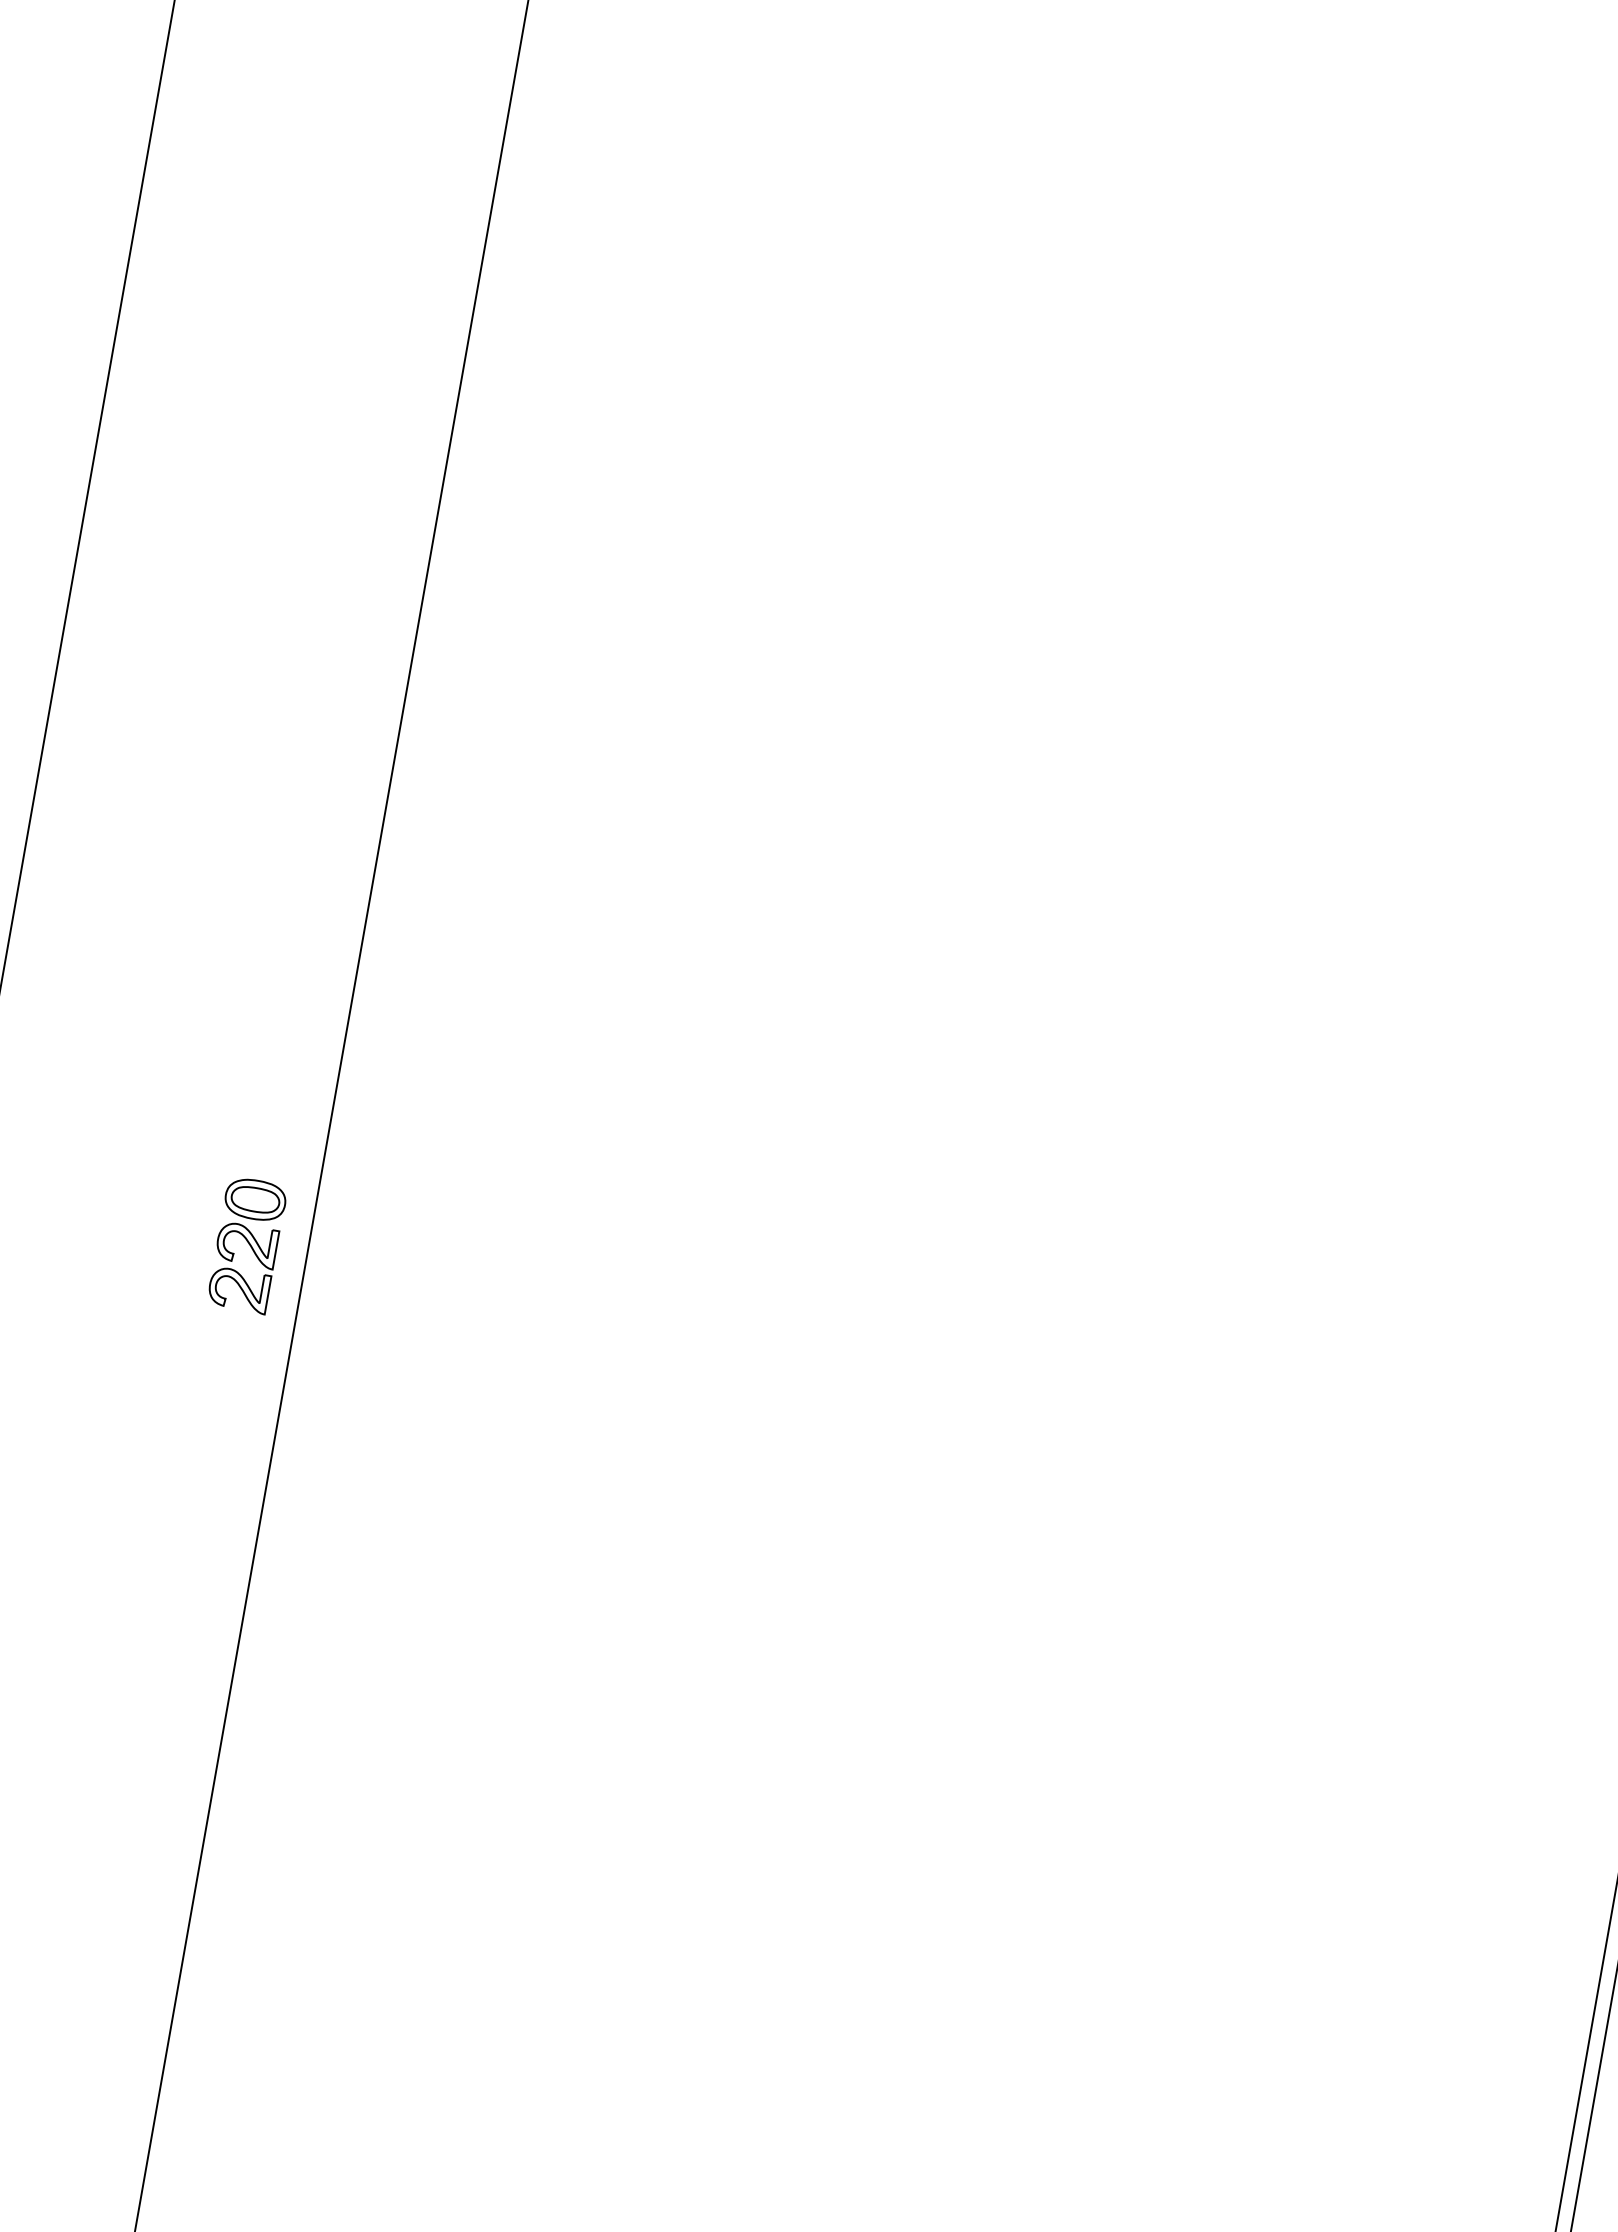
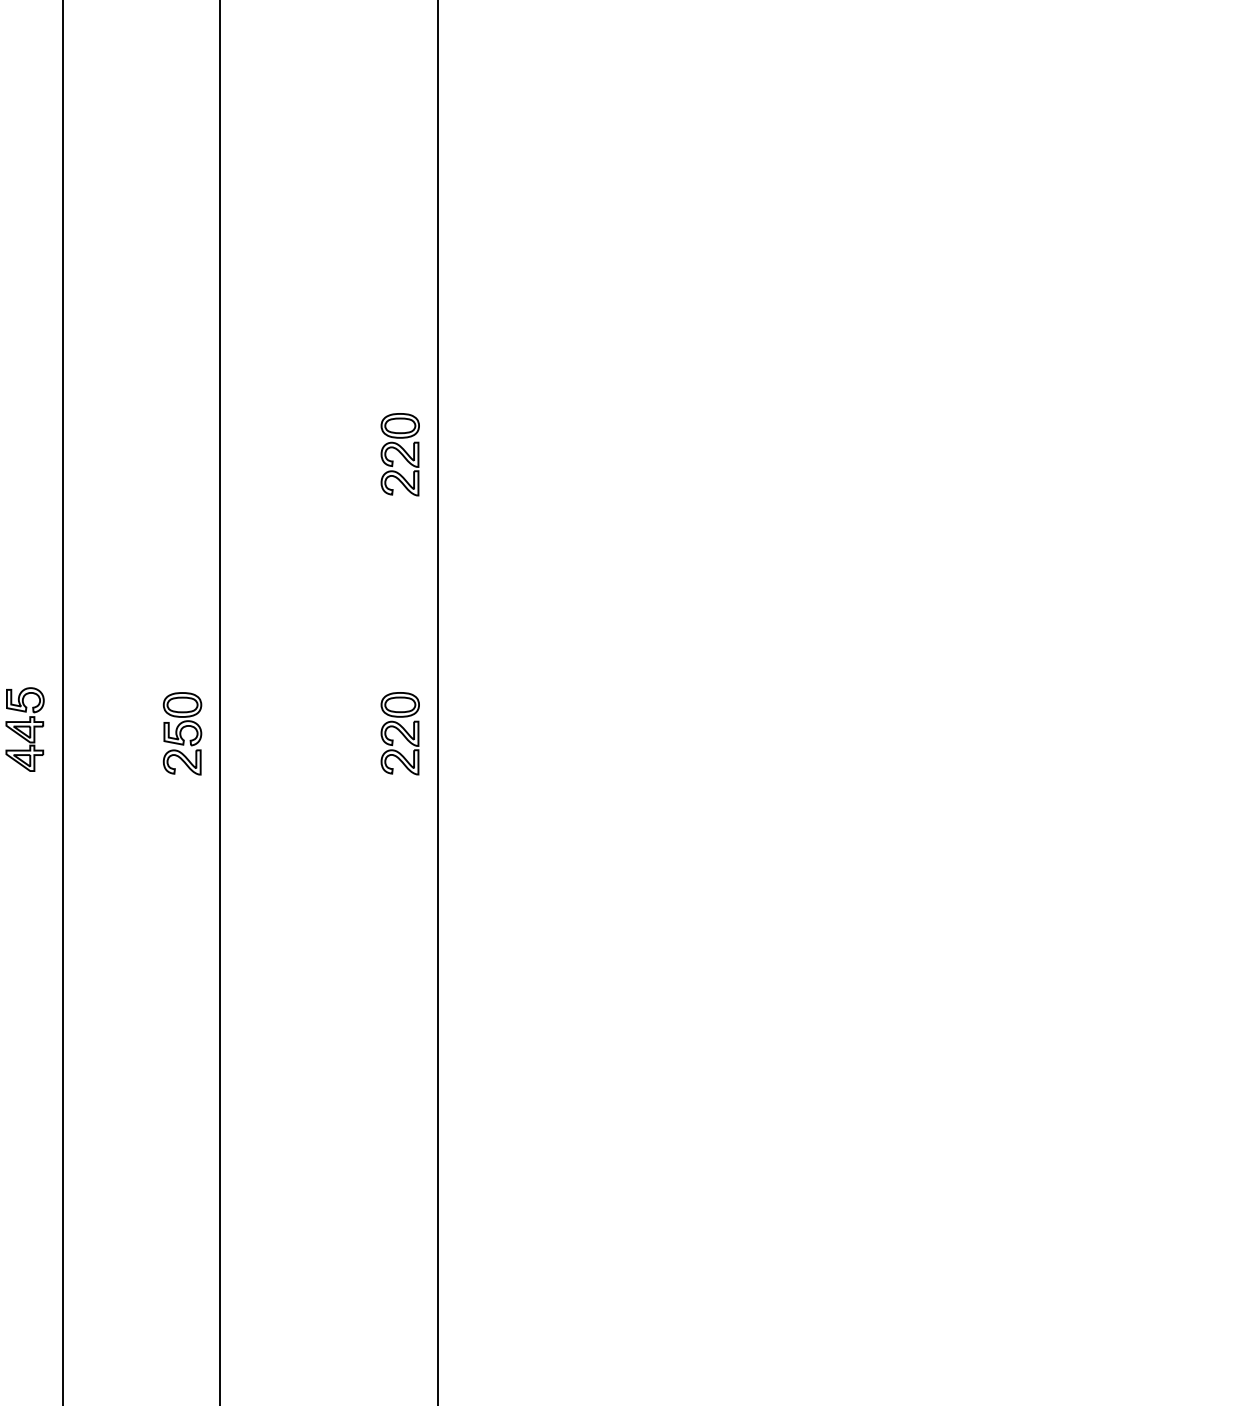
part: (323, 805) -> (399, 454), added

